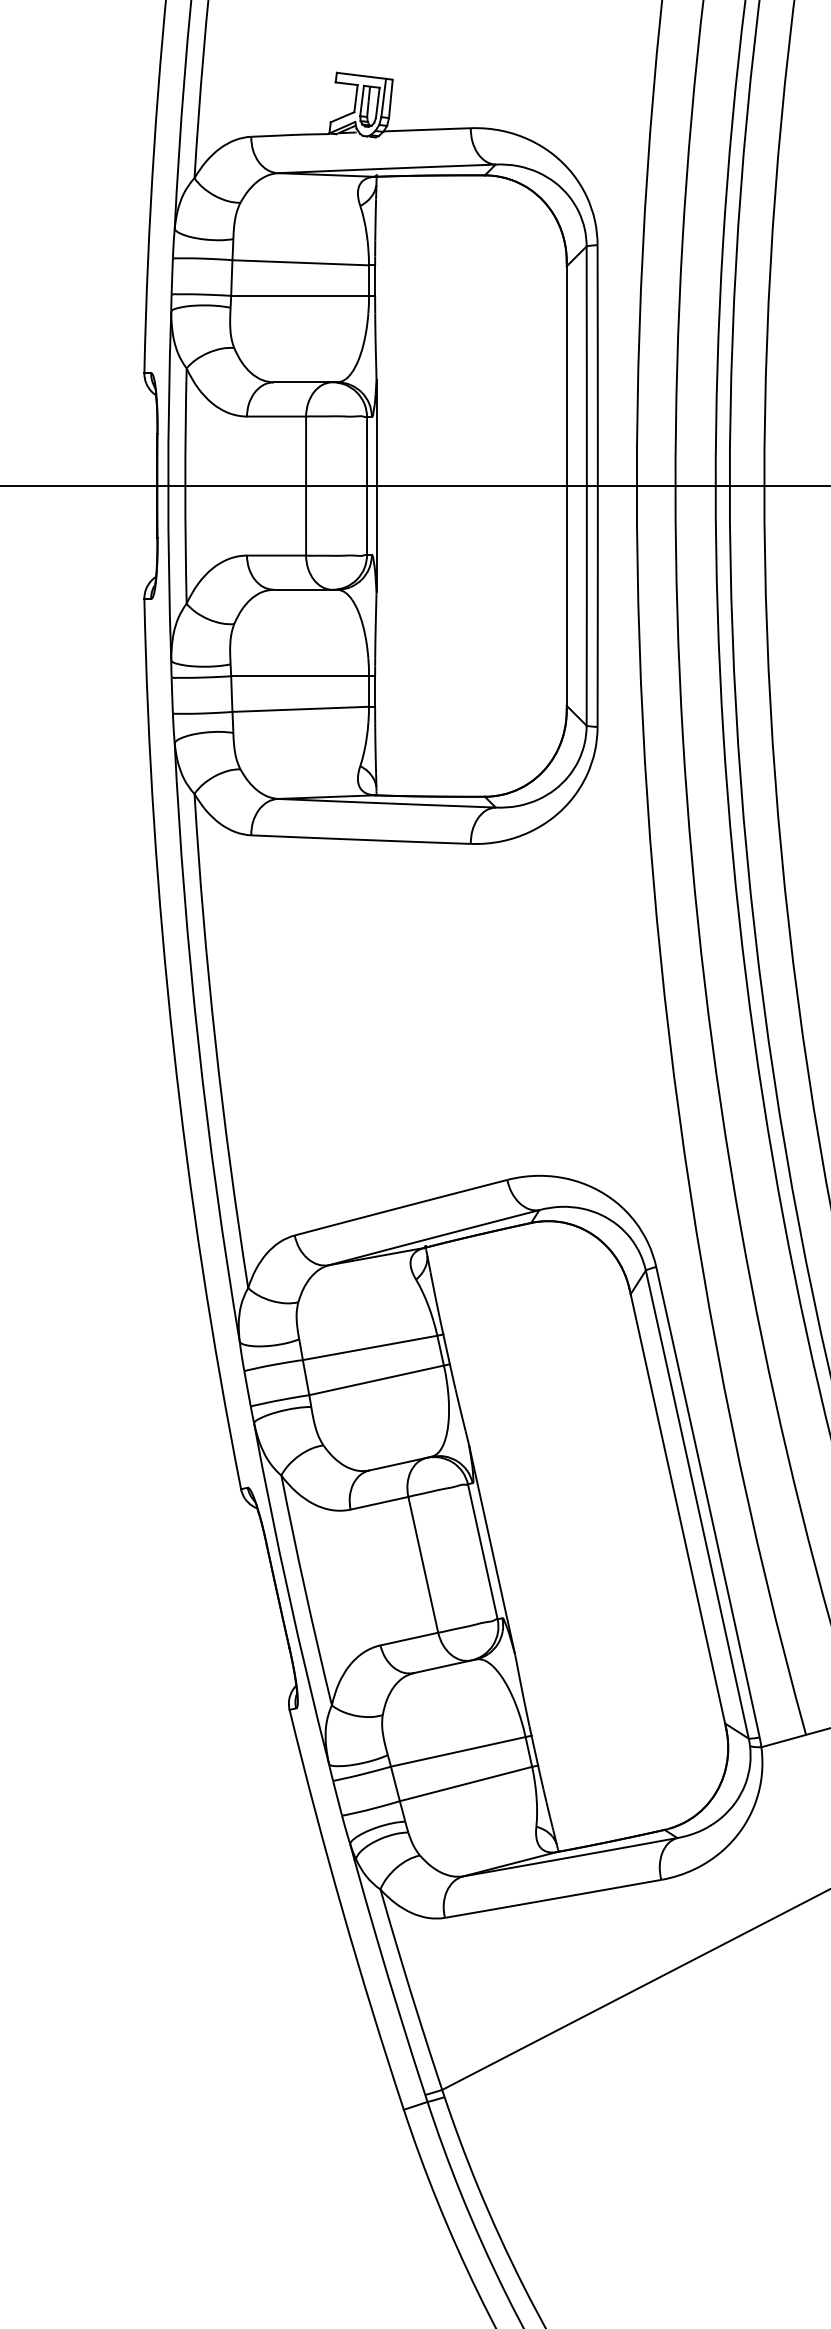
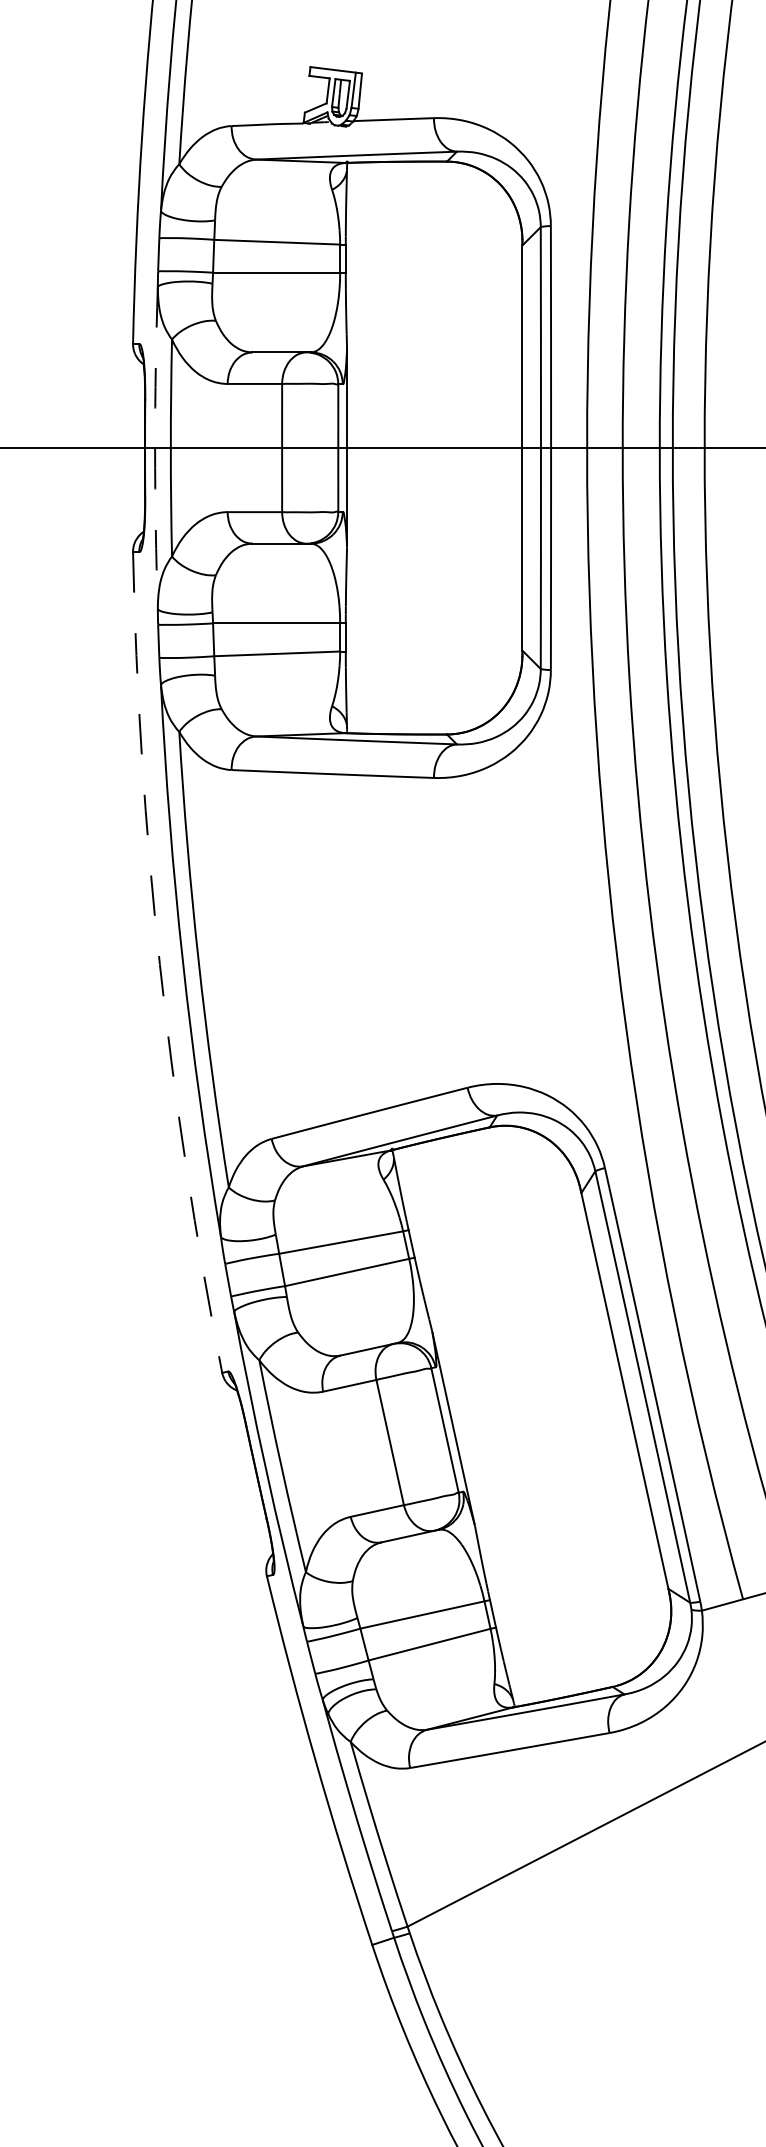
arc: (168, 486) -> (155, 448), solid -> dashed
arc: (173, 1046) -> (159, 964), solid -> dashed

